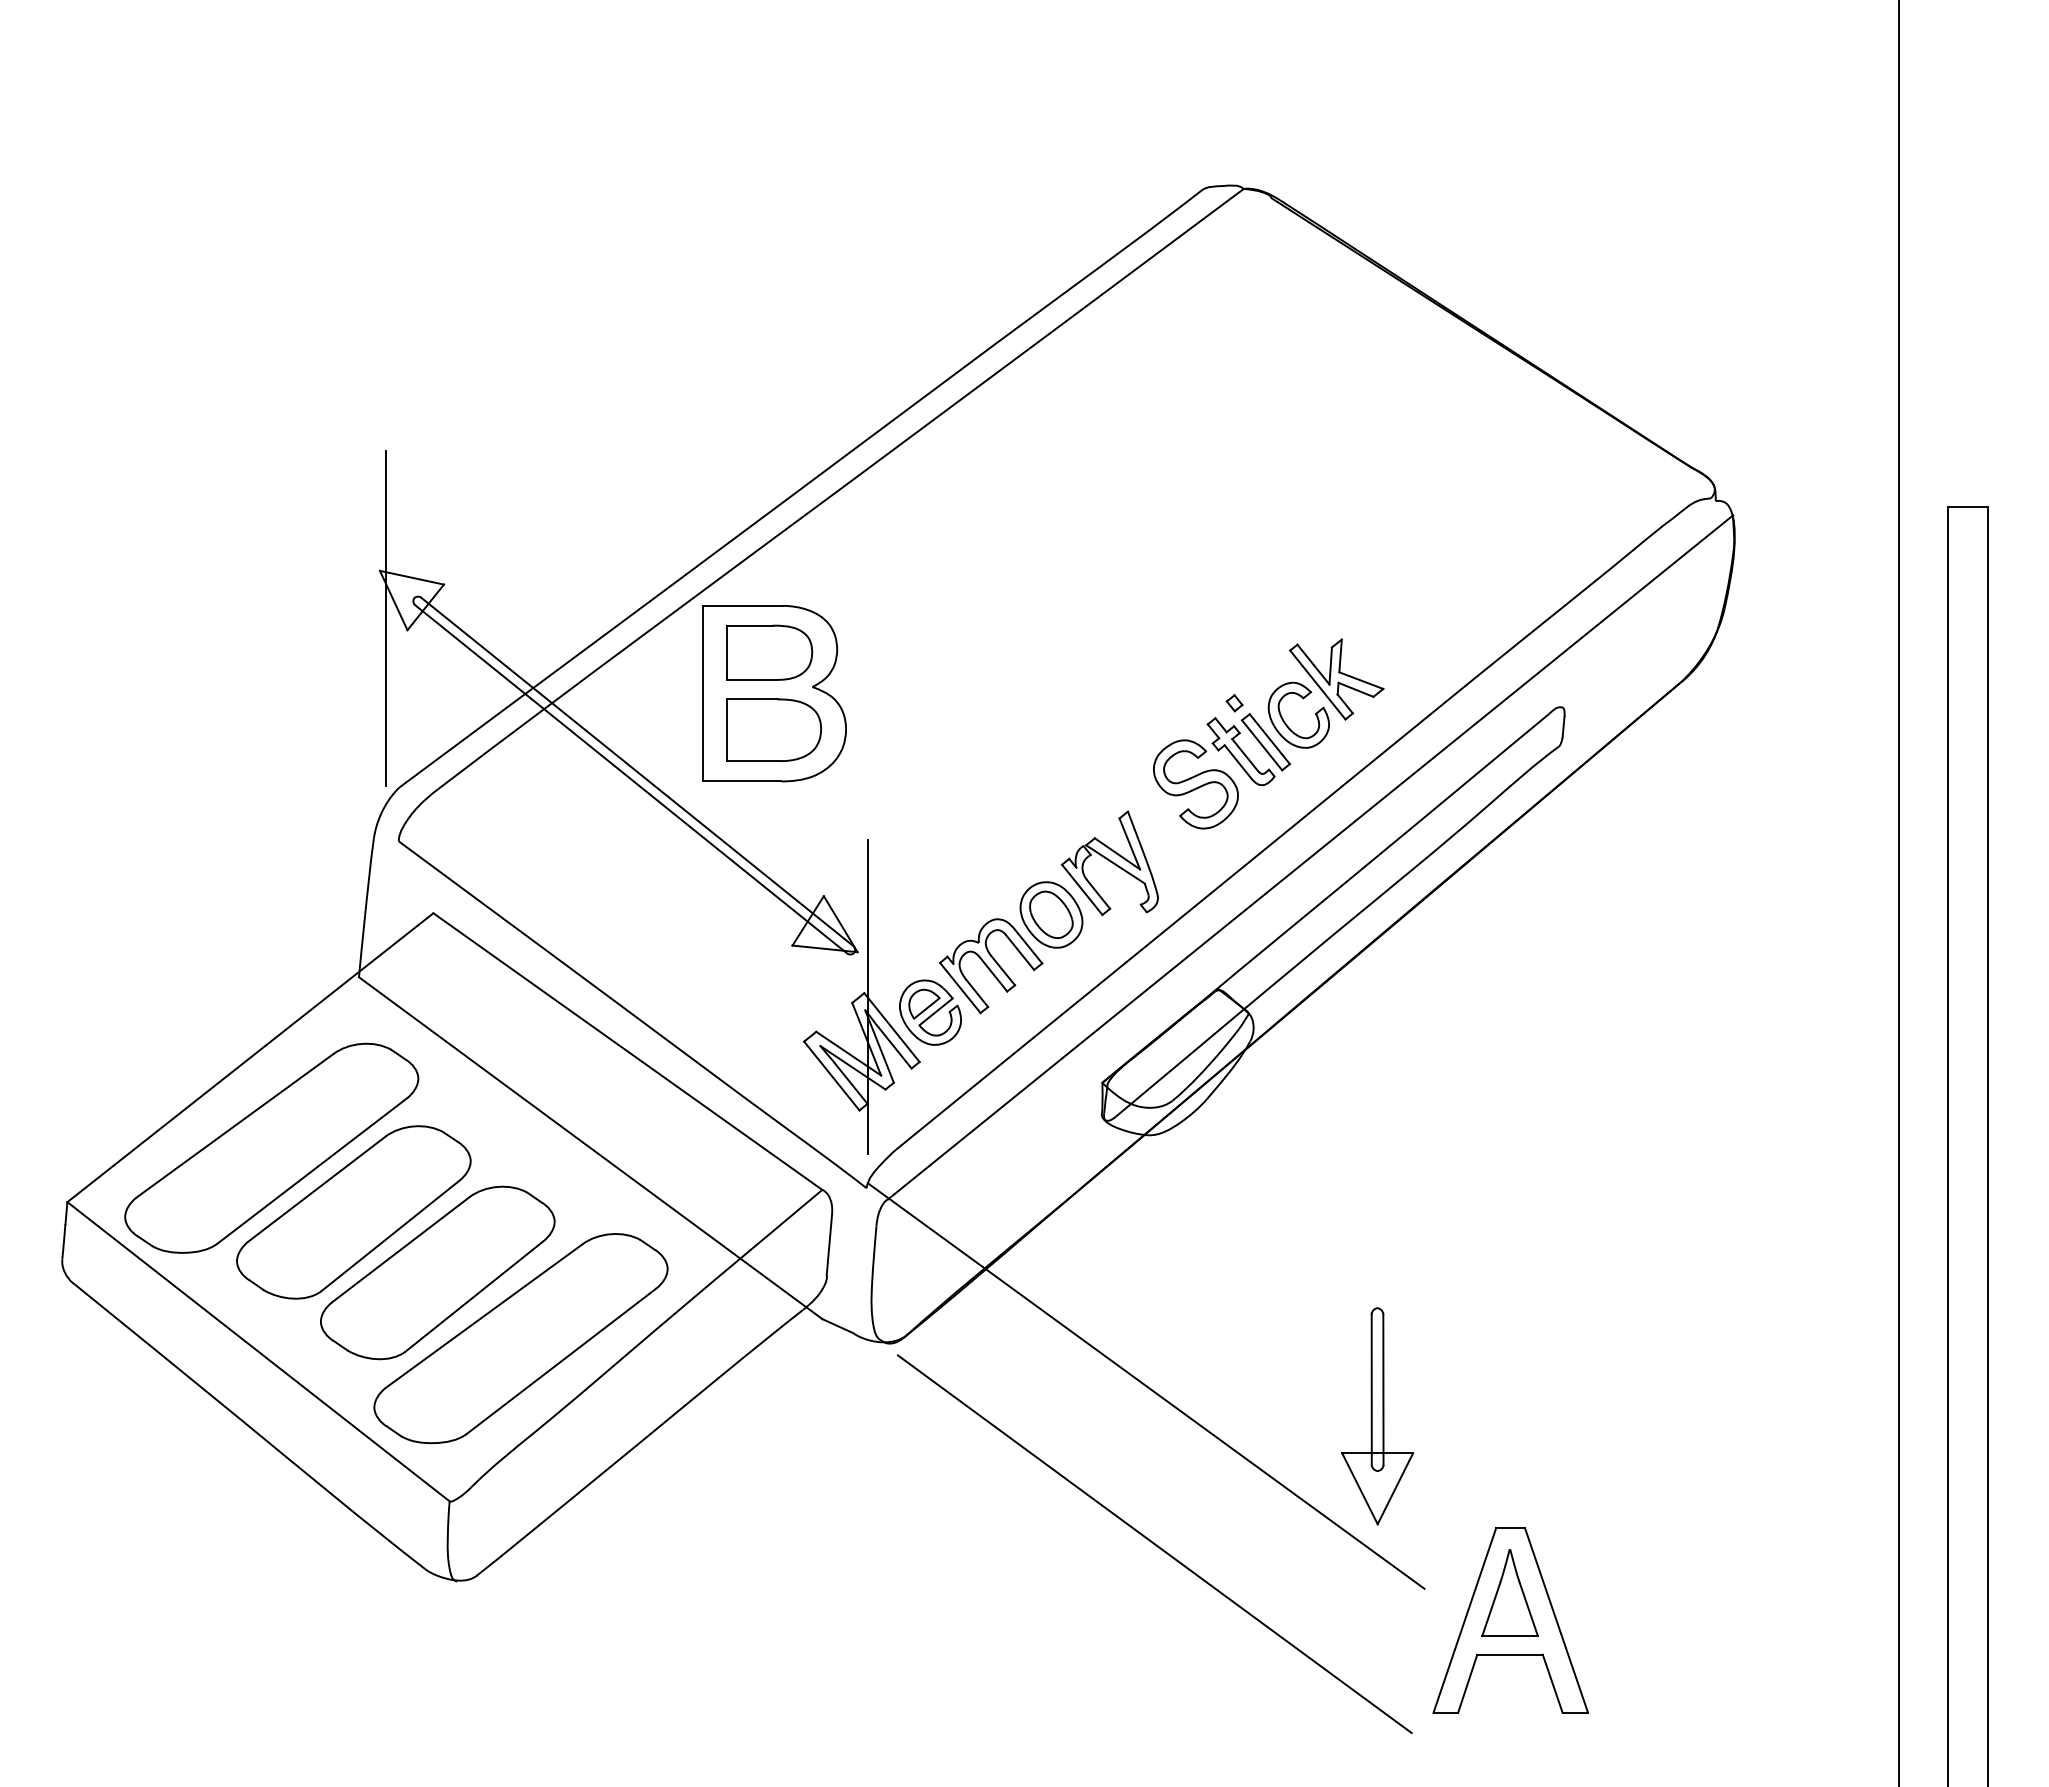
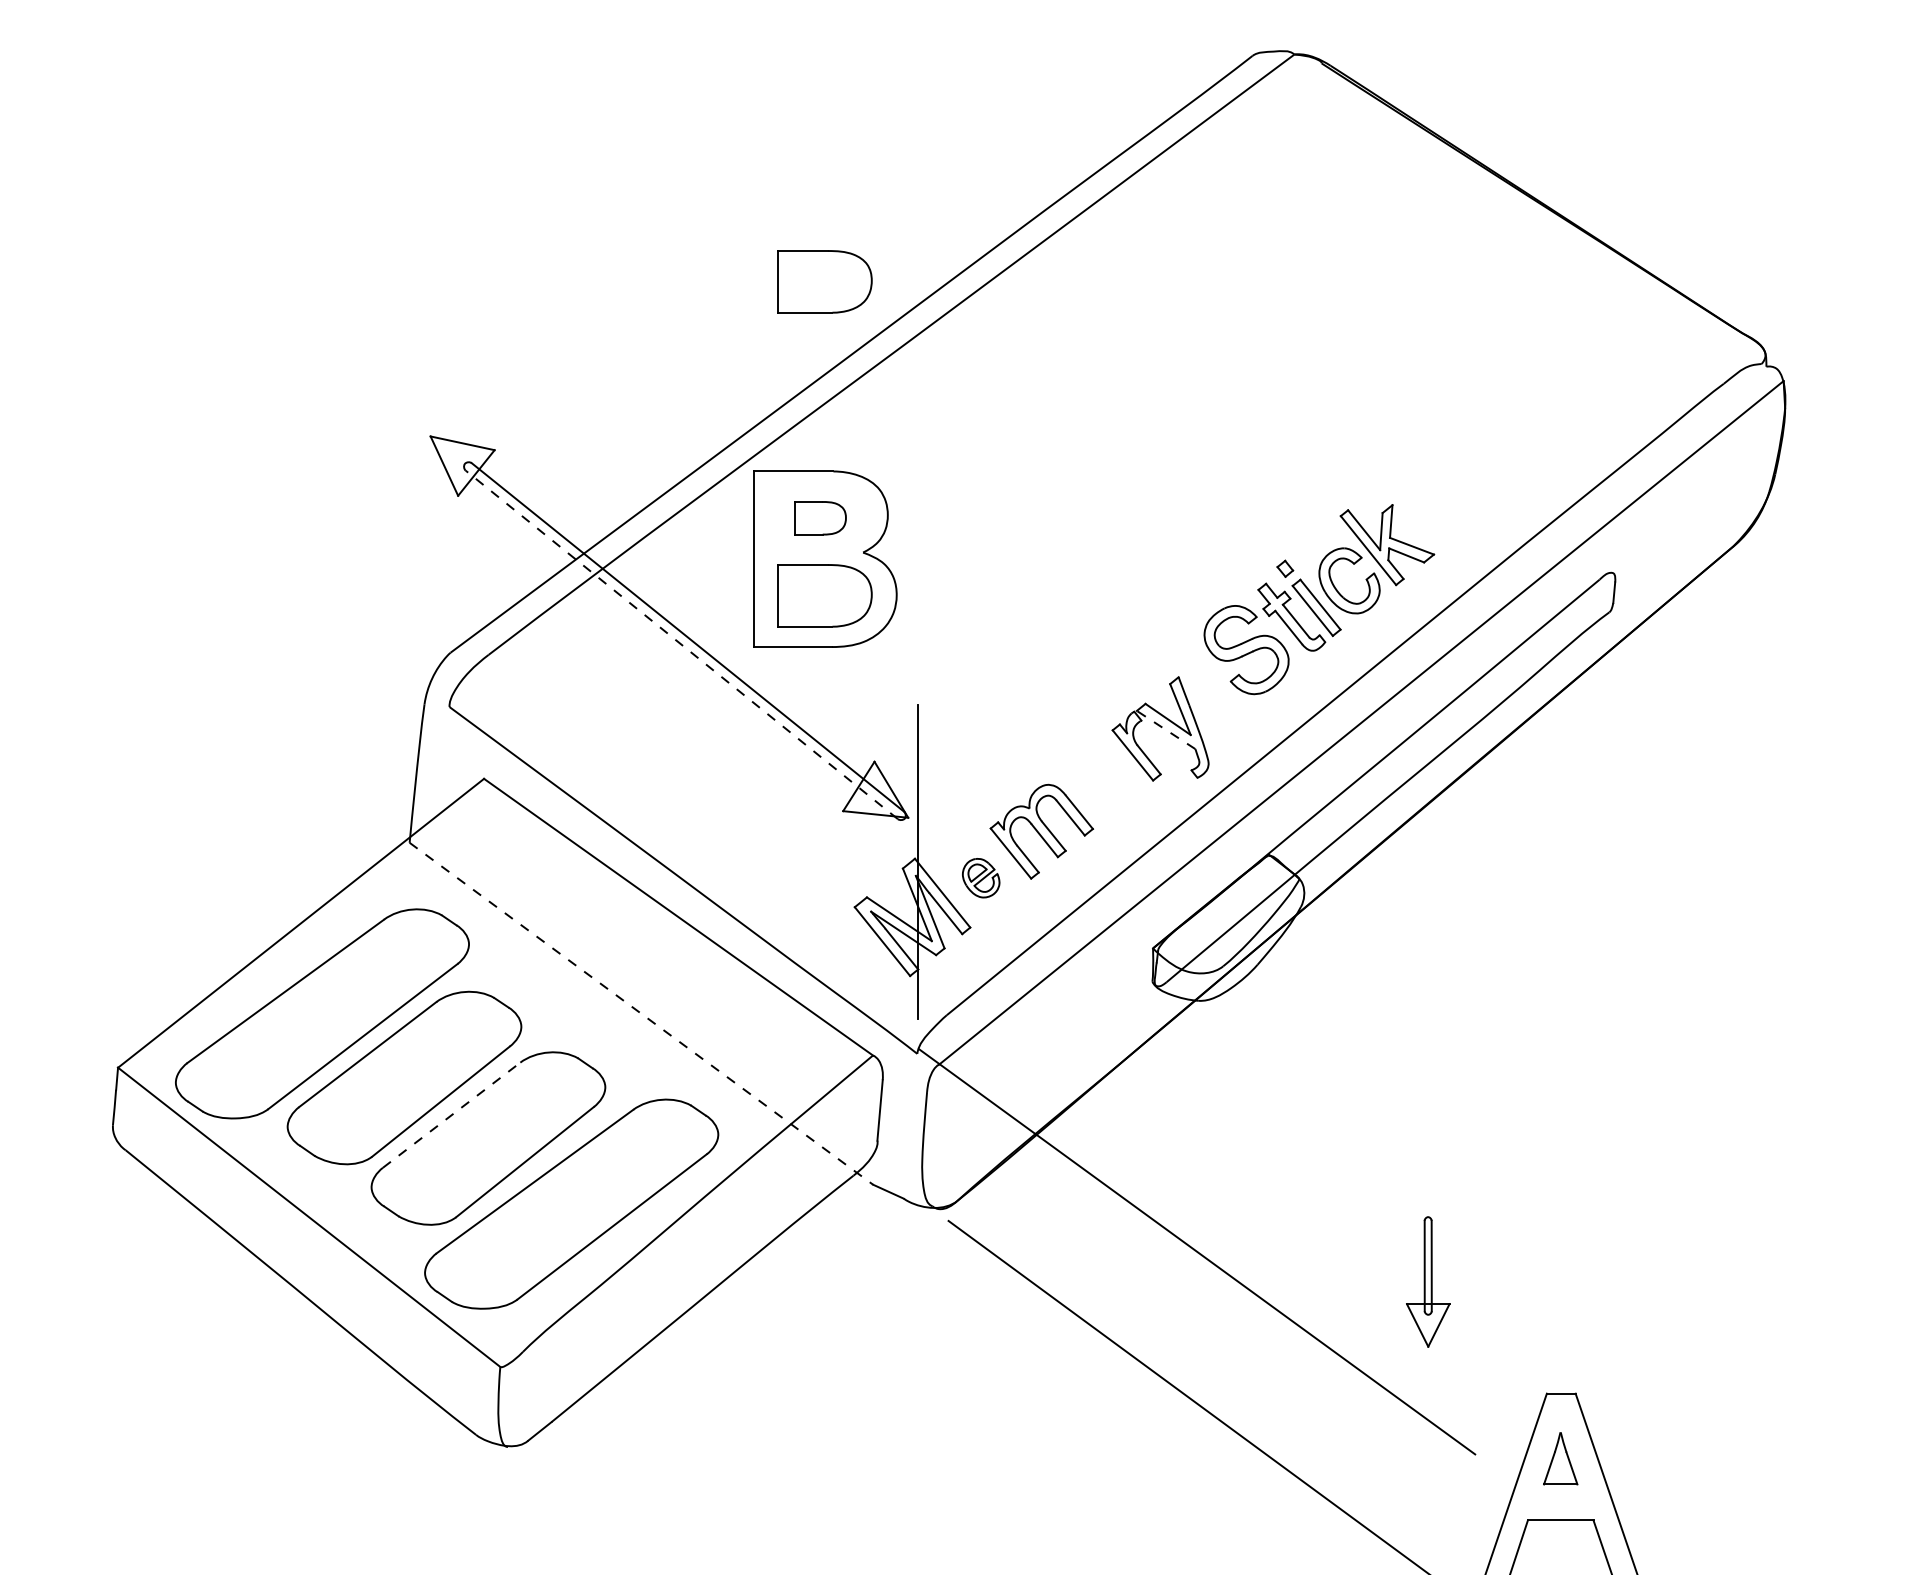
part: (773, 415) -> (824, 281), added
line: (386, 618) -> (437, 484), removed
part: (769, 652) -> (820, 518), size x0.6
line: (631, 779) -> (682, 645), solid -> dashed
line: (1115, 864) -> (1166, 730), solid -> dashed
part: (1051, 914) -> (1102, 780), removed
part: (930, 1012) -> (981, 878), size x0.6
line: (590, 1148) -> (641, 1014), solid -> dashed
line: (401, 1249) -> (452, 1115), solid -> dashed
part: (1377, 1416) -> (1428, 1282), size x0.6
part: (1509, 1592) -> (1560, 1458), size x0.6

